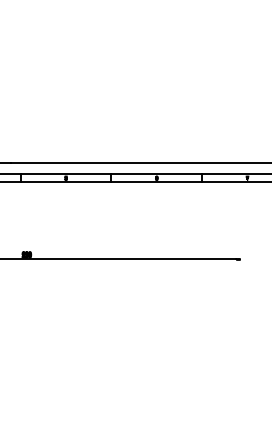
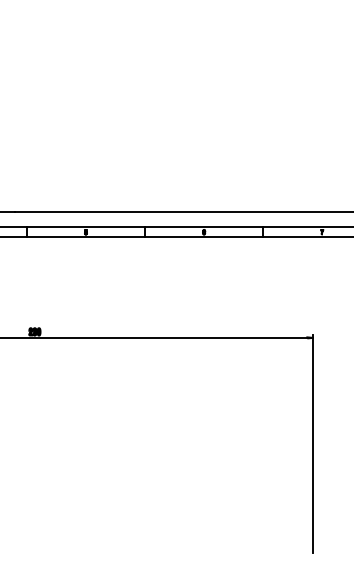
line: (240, 340) -> (313, 443), added

